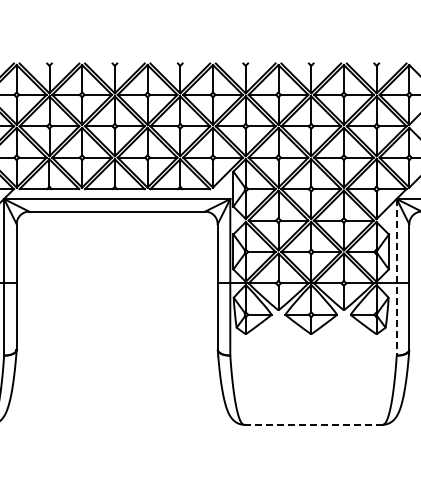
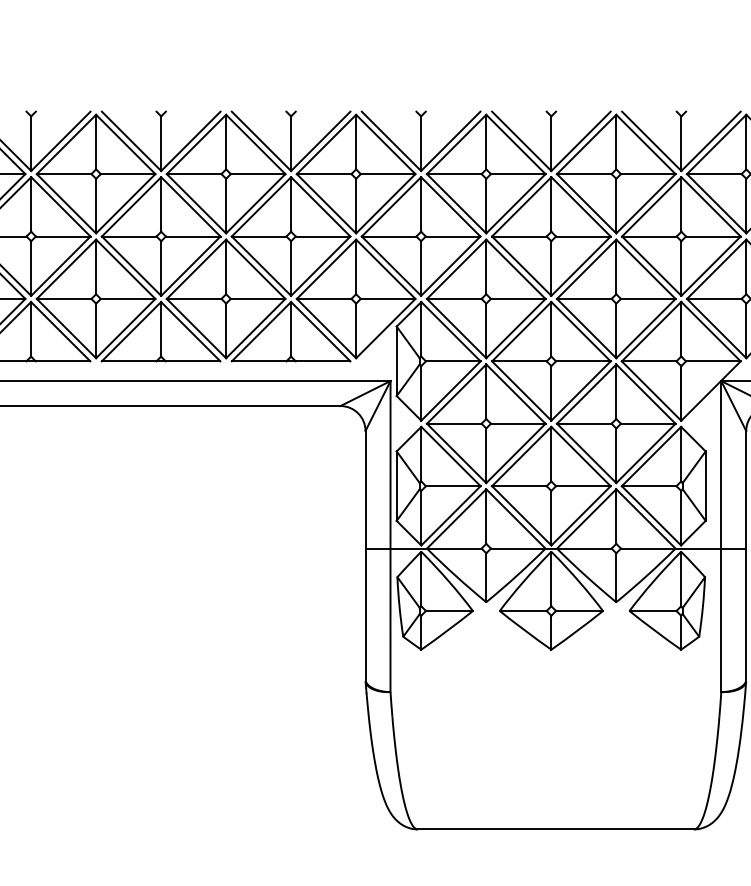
line: (396, 277) -> (720, 536), dashed -> solid
line: (313, 424) -> (555, 829), dashed -> solid

